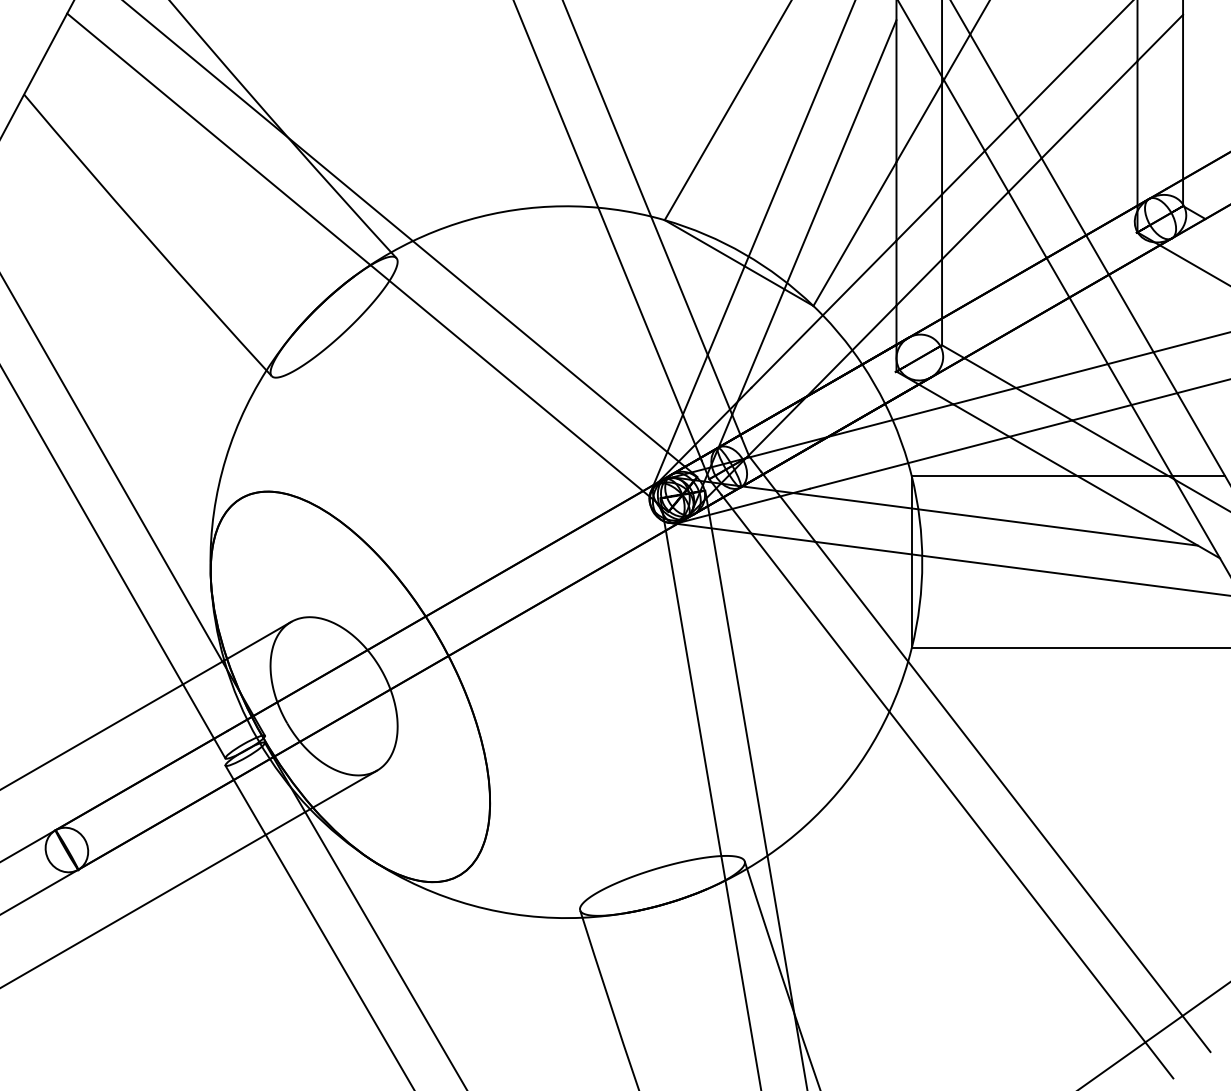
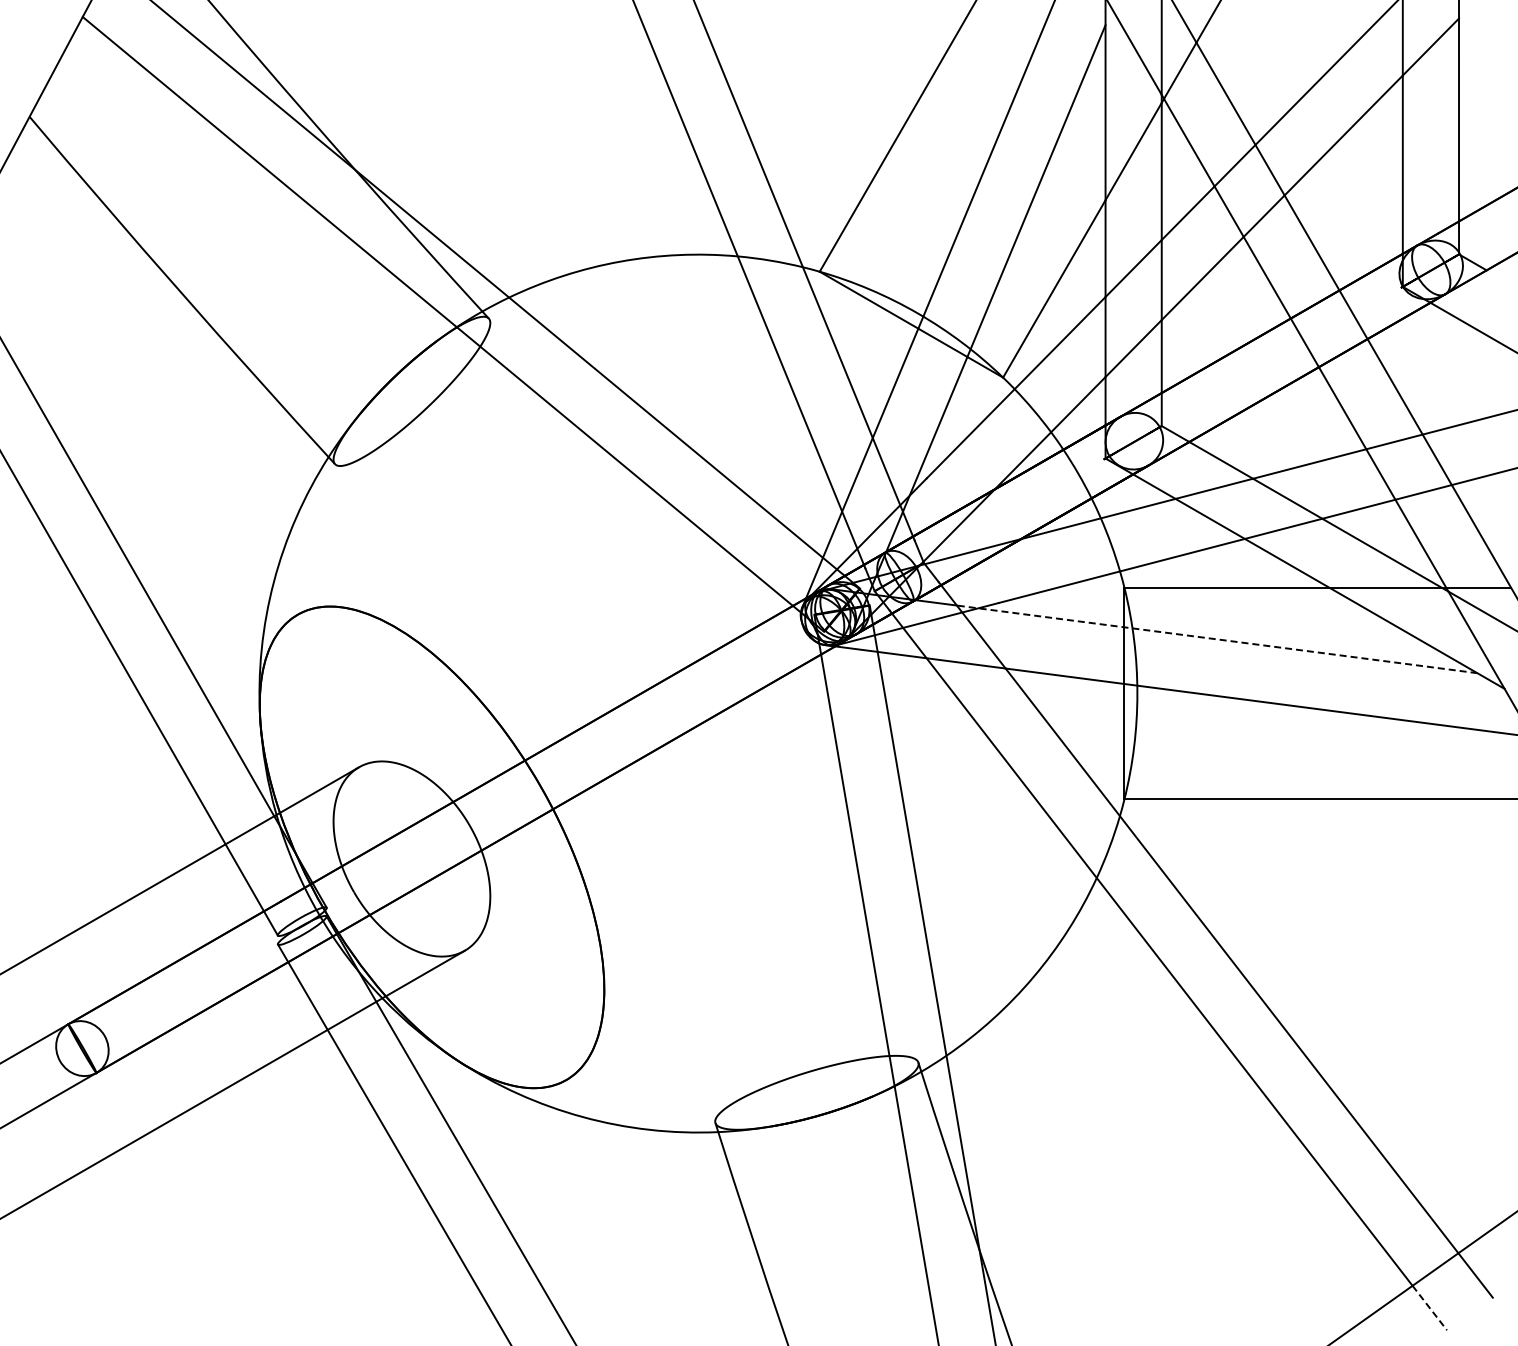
line: (986, 518) -> (1216, 639), solid -> dashed
line: (1159, 1060) -> (1430, 1308), solid -> dashed

